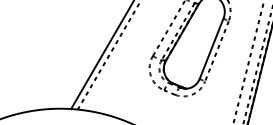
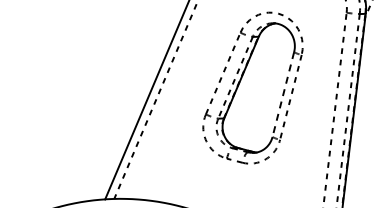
line: (211, 48) -> (283, 94), solid -> dashed

